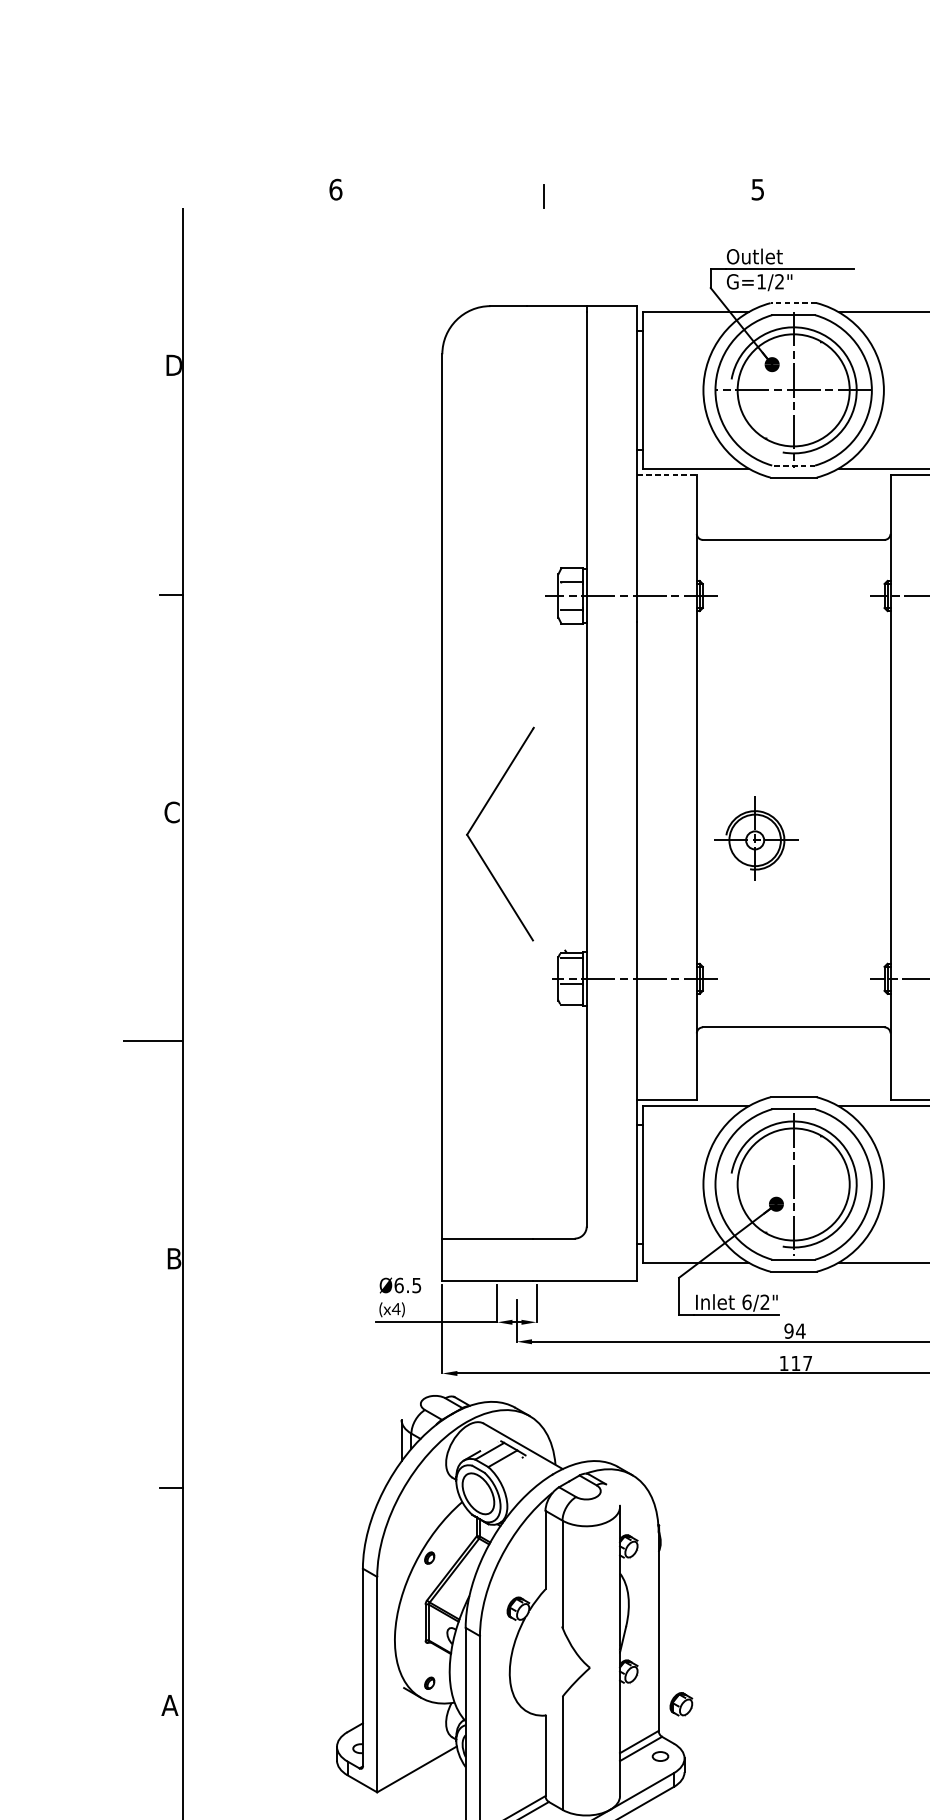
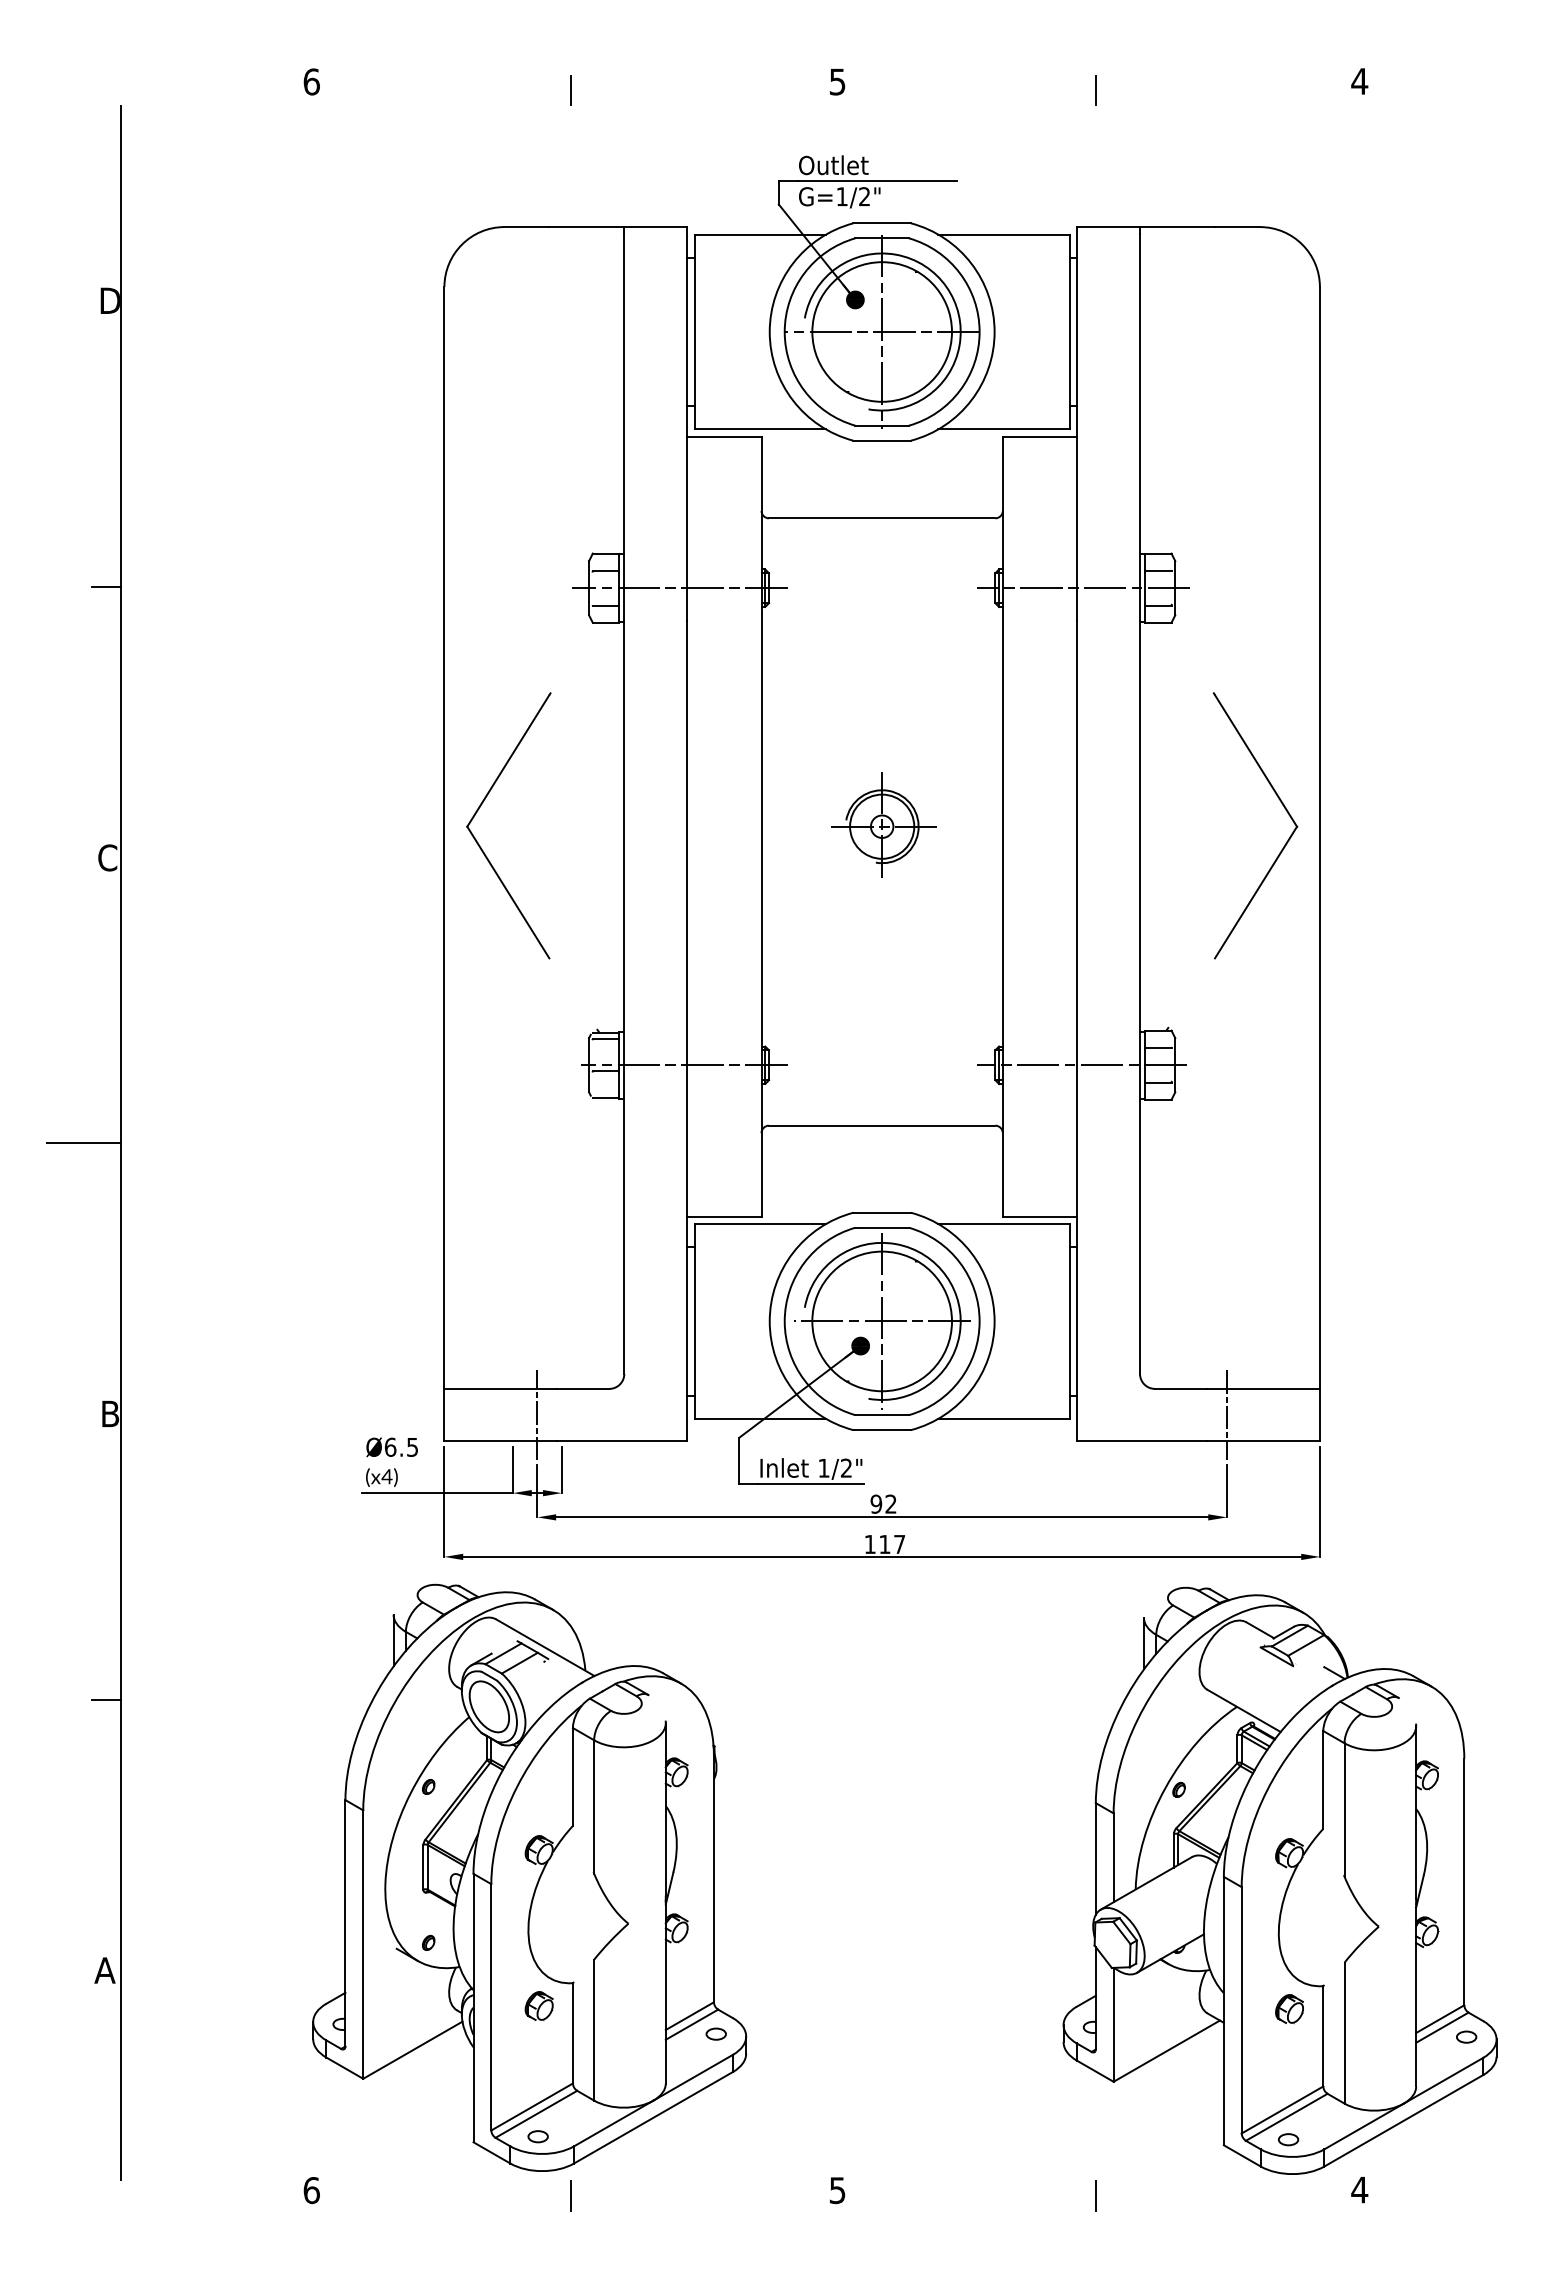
line: (793, 303) -> (882, 223), dashed -> solid
line: (793, 465) -> (882, 425), dashed -> solid
line: (667, 474) -> (724, 436), dashed -> solid
part: (476, 820) -> (479, 809), moved
part: (756, 838) -> (883, 824), moved
line: (793, 1184) -> (881, 1321), added
line: (517, 1259) -> (537, 1415), added
text: (746, 1301) -> (823, 1467), 6/2" -> 1/2"
text: (801, 1330) -> (891, 1503), 94 -> 92
part: (680, 1703) -> (538, 2005), moved

